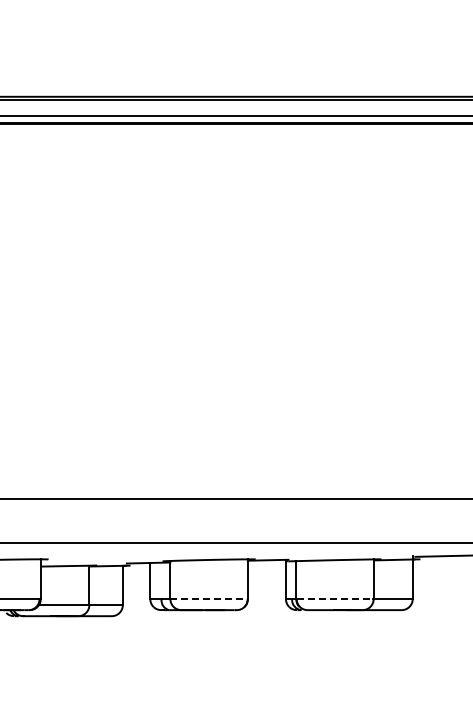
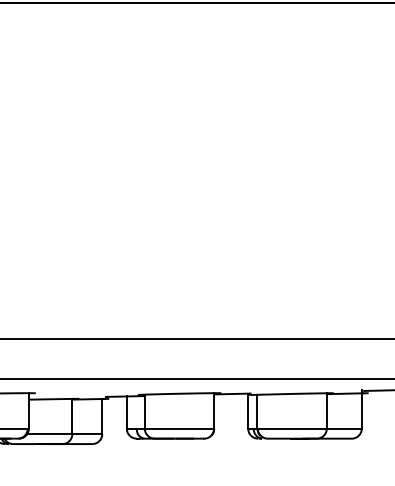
line: (209, 599) -> (179, 429), dashed -> solid
line: (335, 599) -> (292, 429), dashed -> solid

